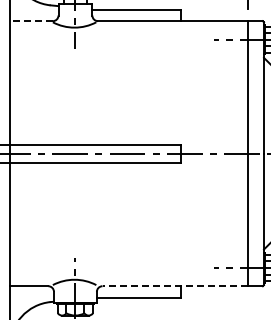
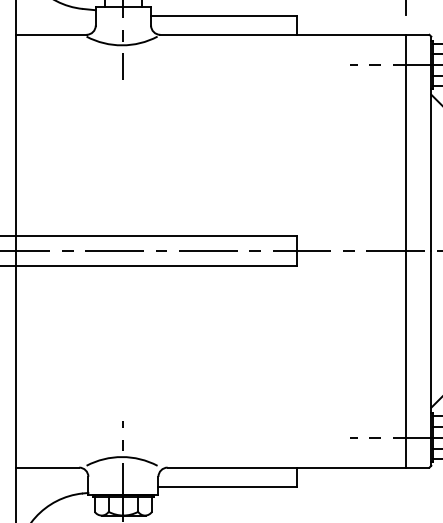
line: (30, 21) -> (50, 35), dashed -> solid
line: (175, 286) -> (286, 468), dashed -> solid

